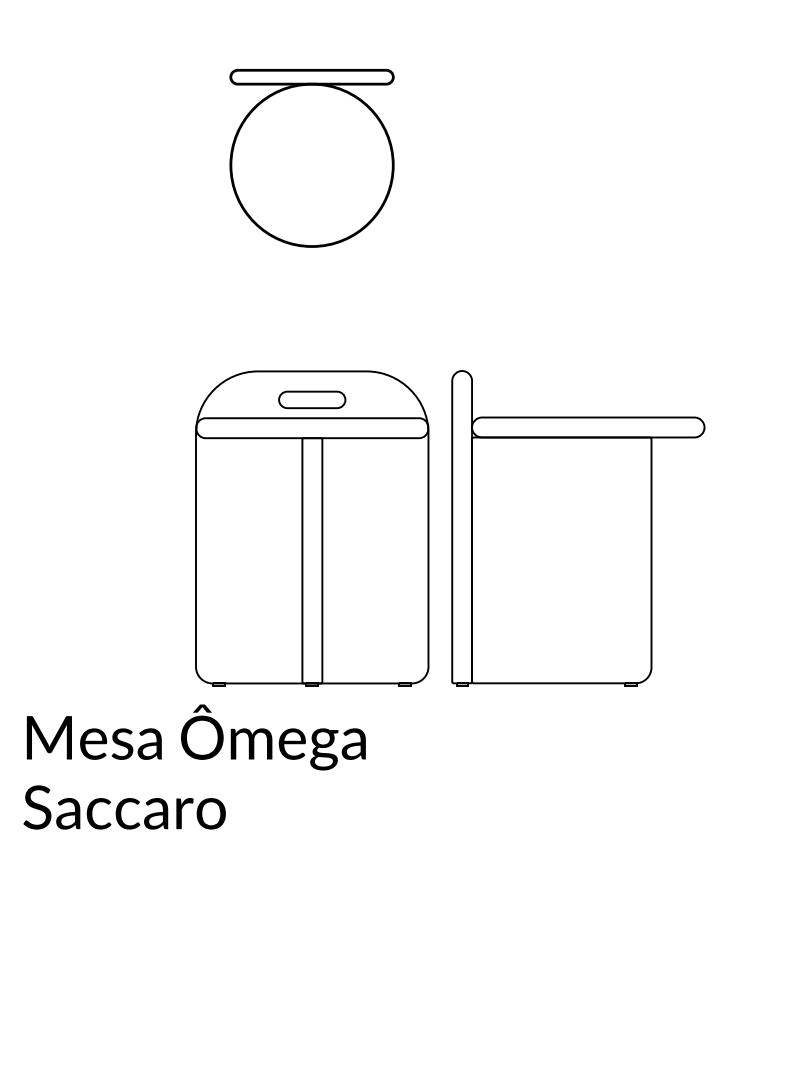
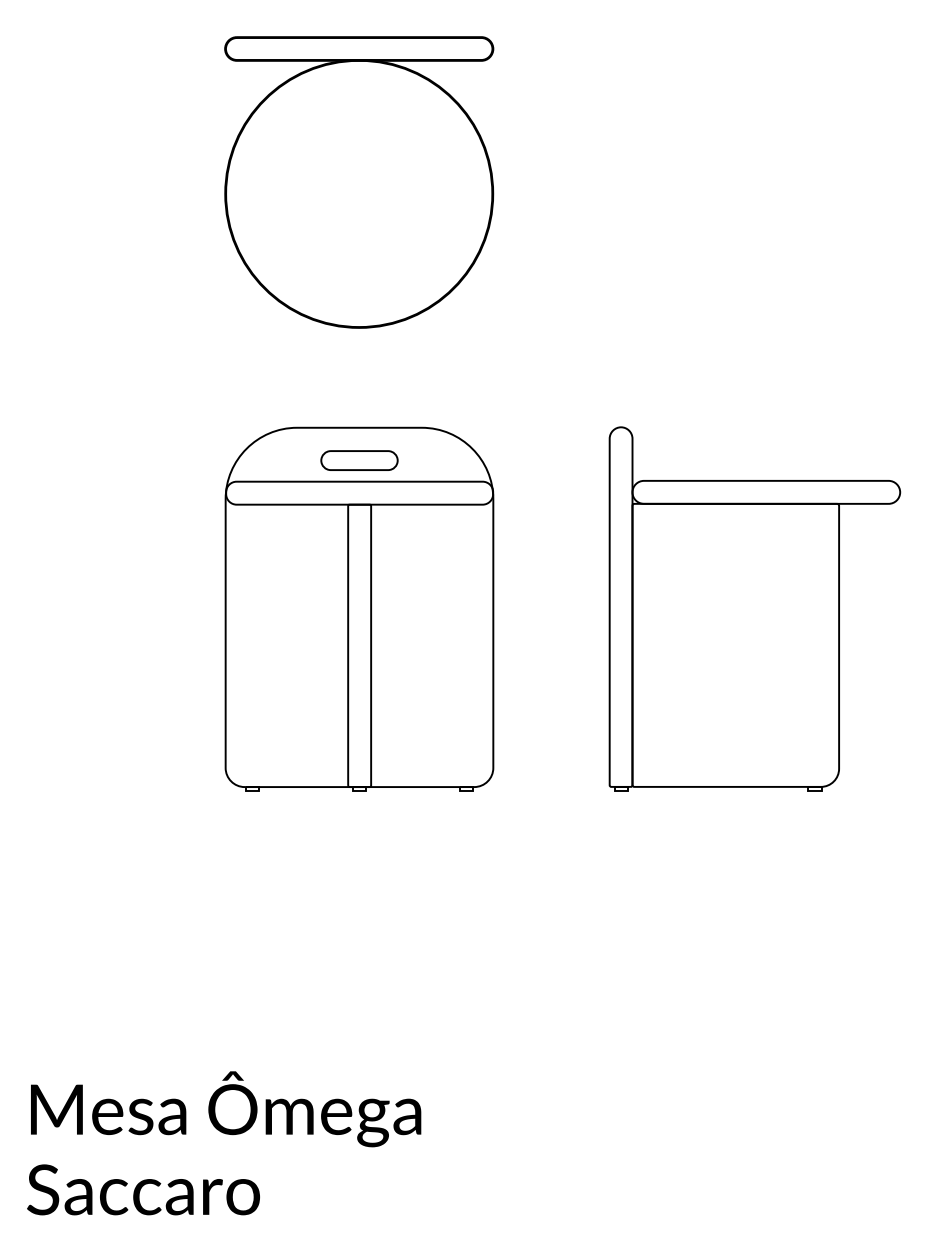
part: (312, 158) -> (359, 182), size x1.43
part: (578, 528) -> (754, 608), moved
text: (194, 767) -> (224, 1143), moved

